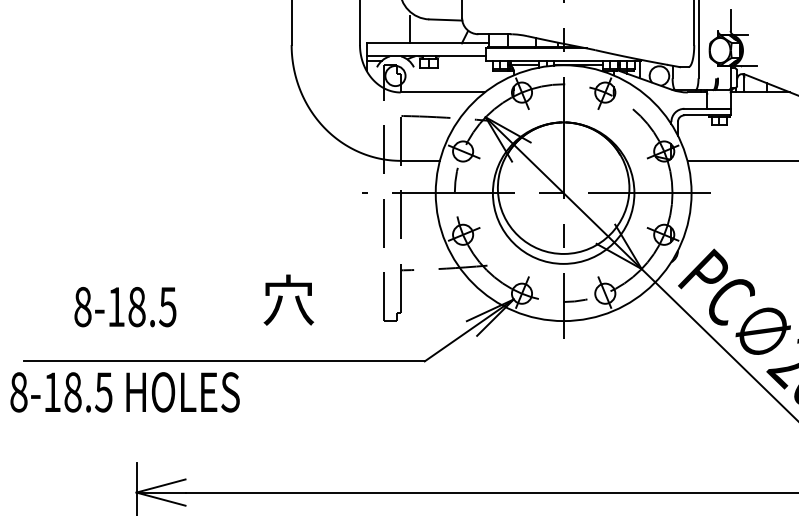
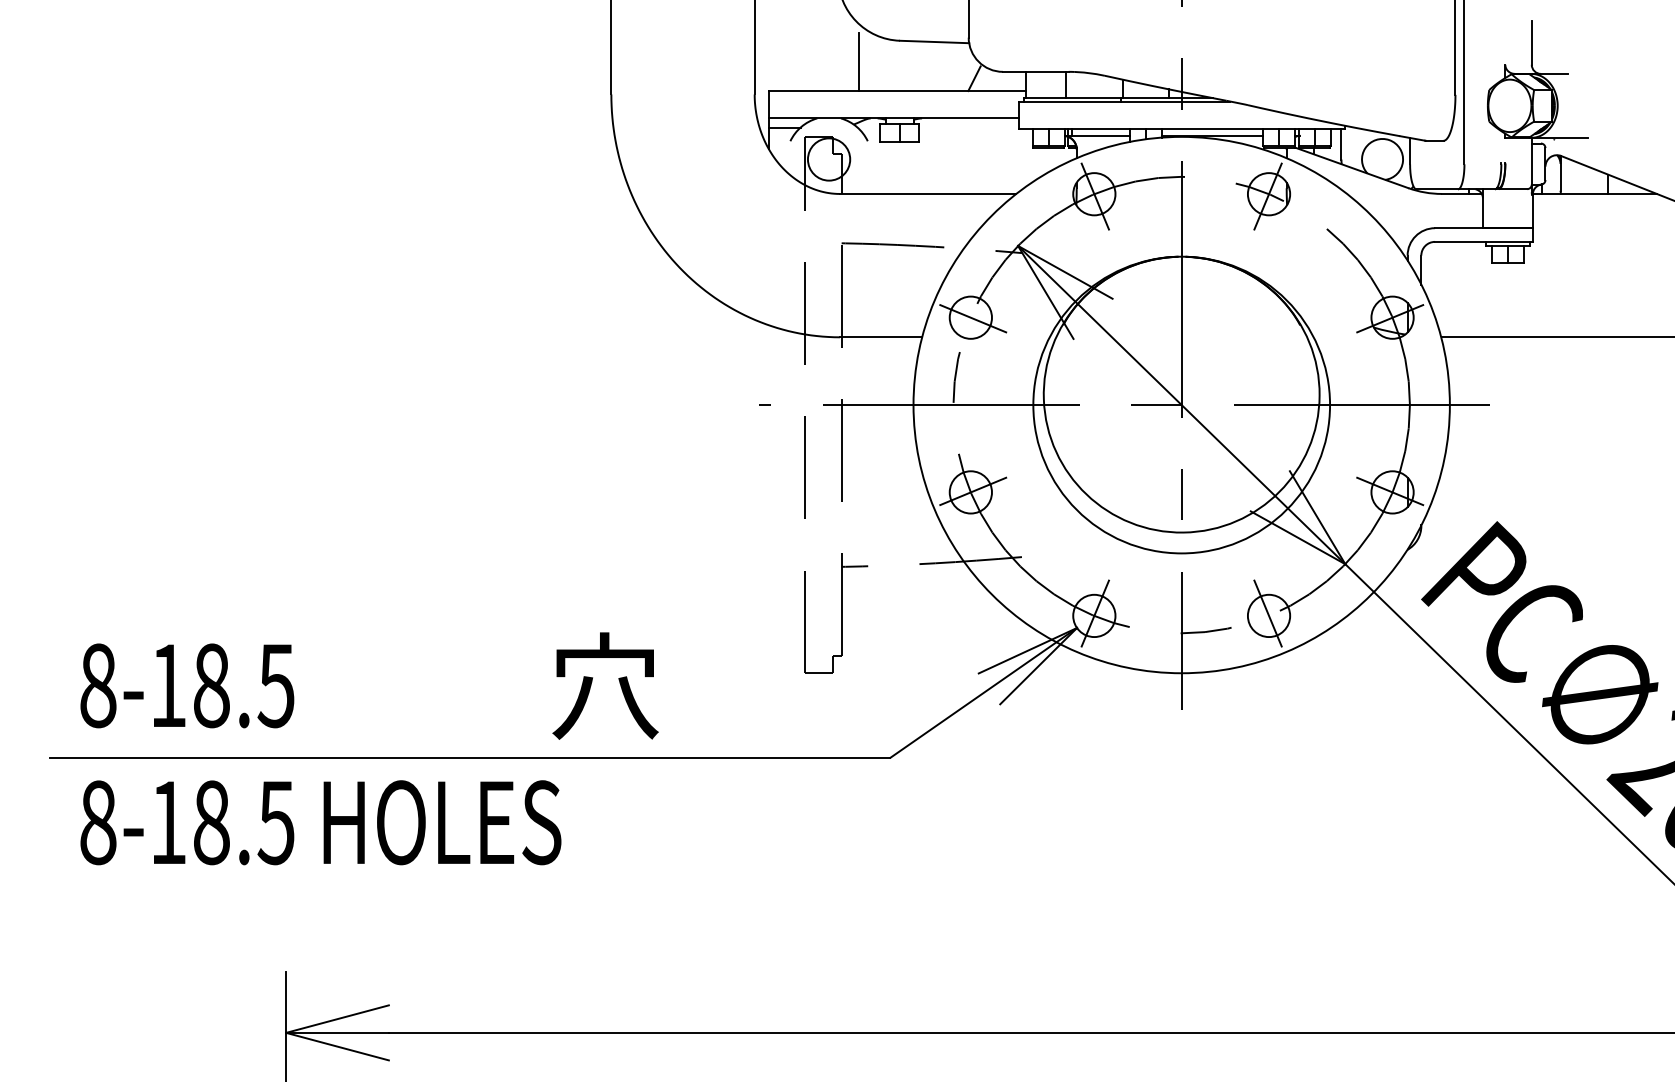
text: (288, 299) -> (604, 684), moved
text: (125, 307) -> (187, 686), moved
text: (124, 392) -> (319, 823), moved

